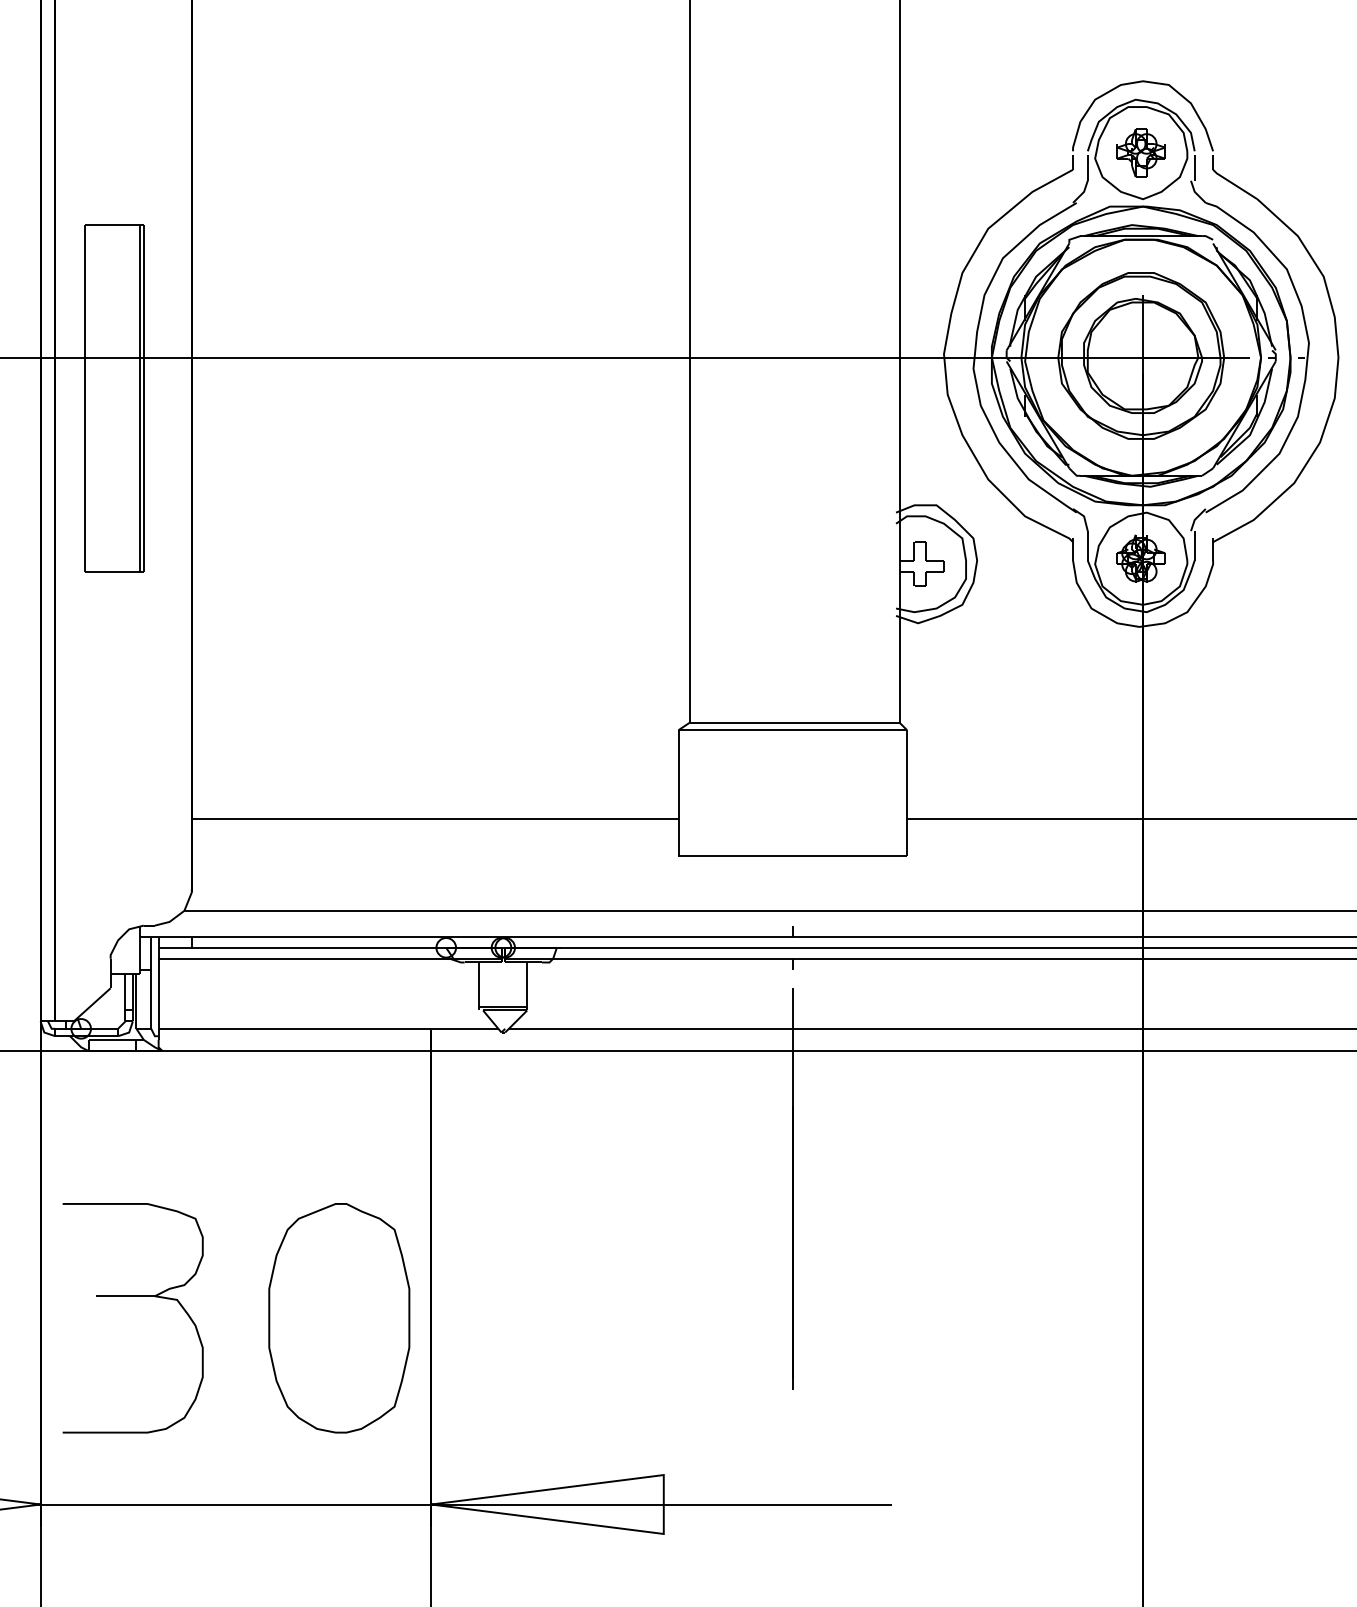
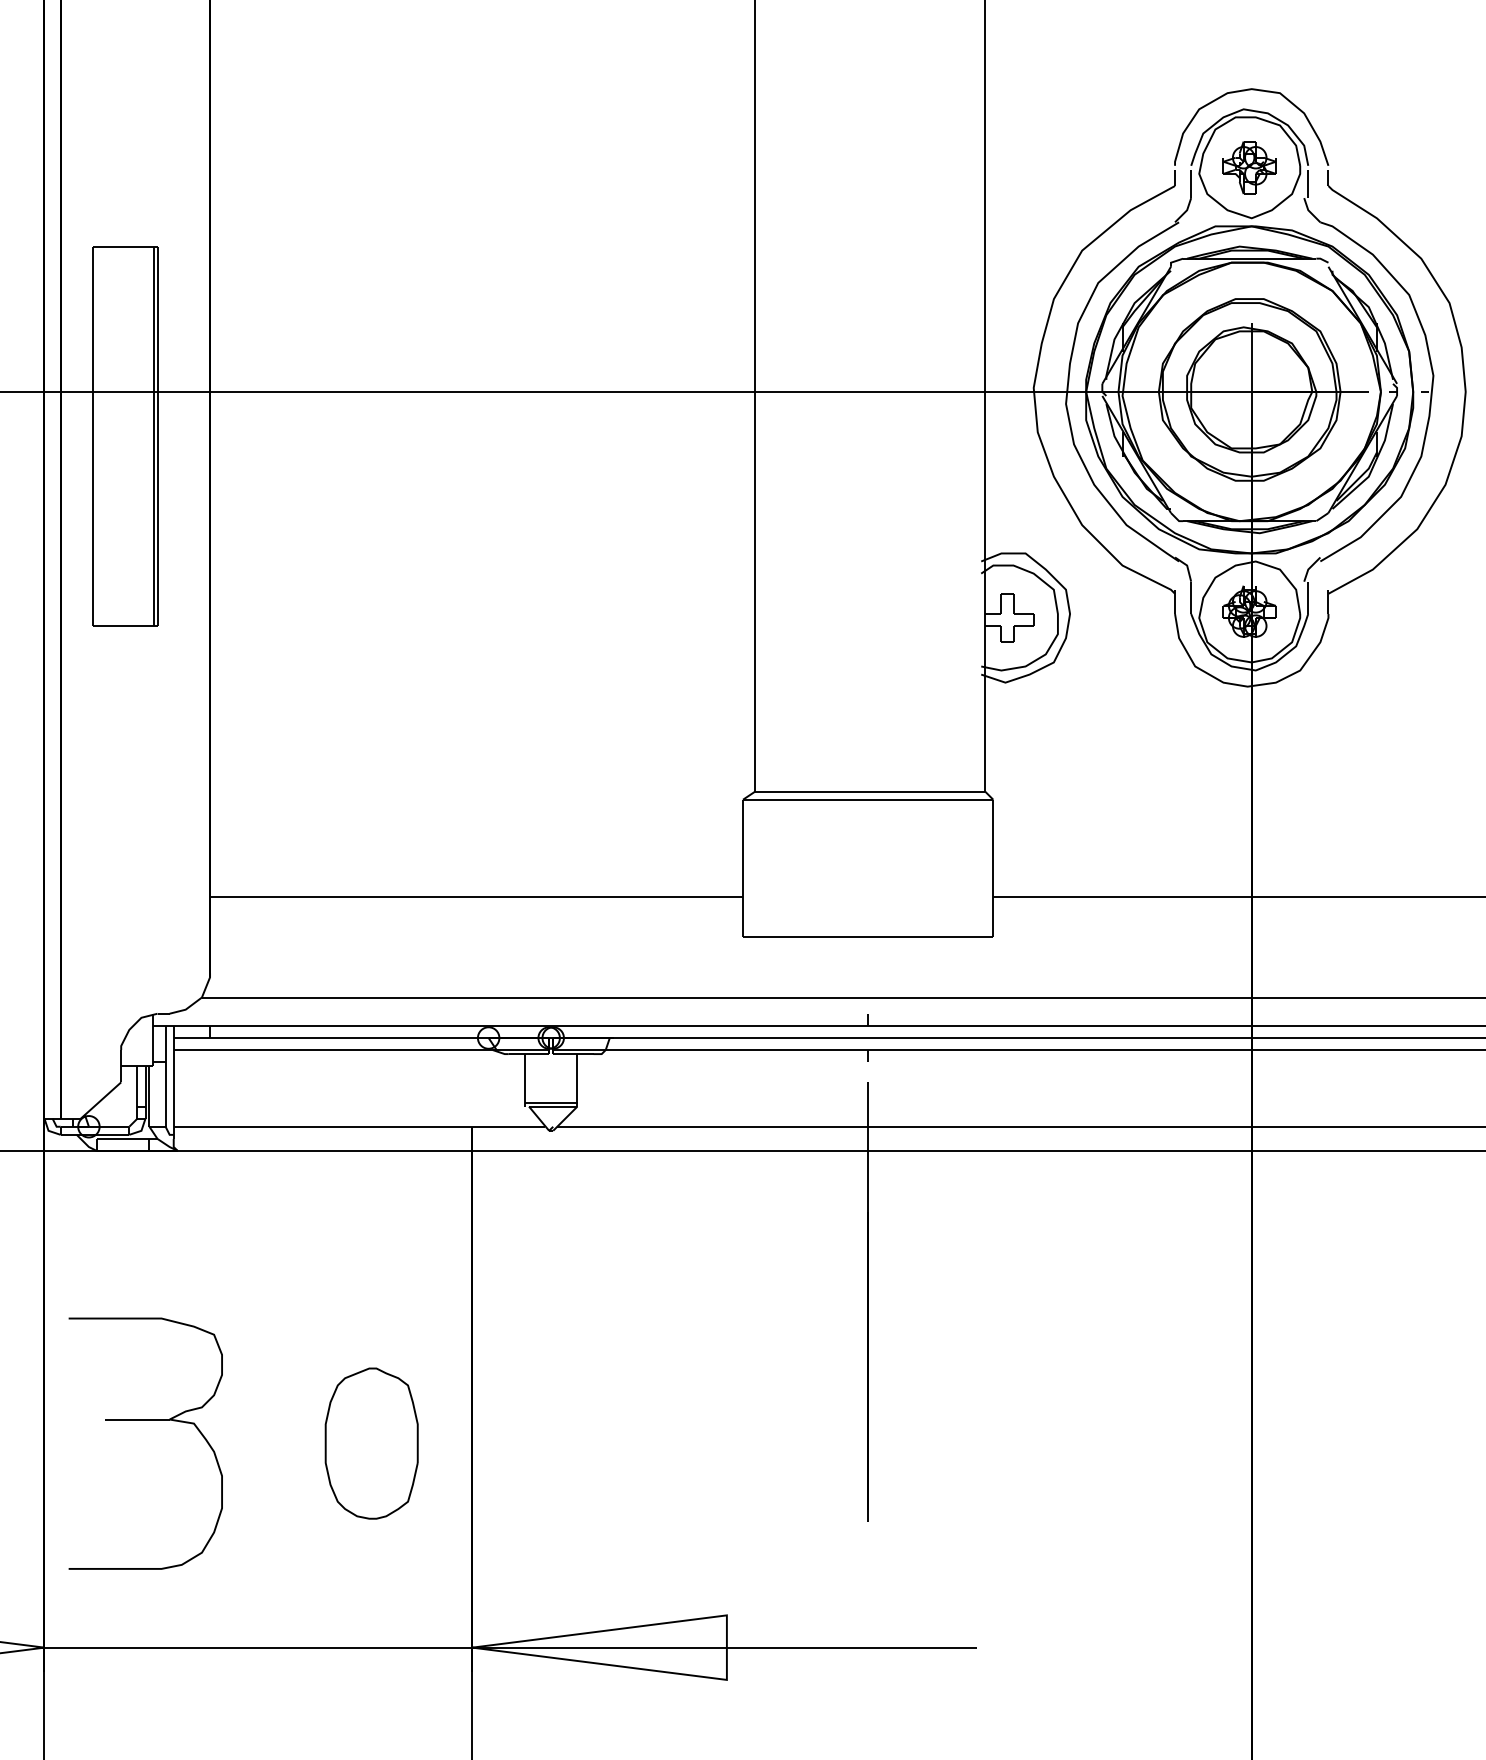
part: (339, 1318) -> (371, 1443), size x0.6

